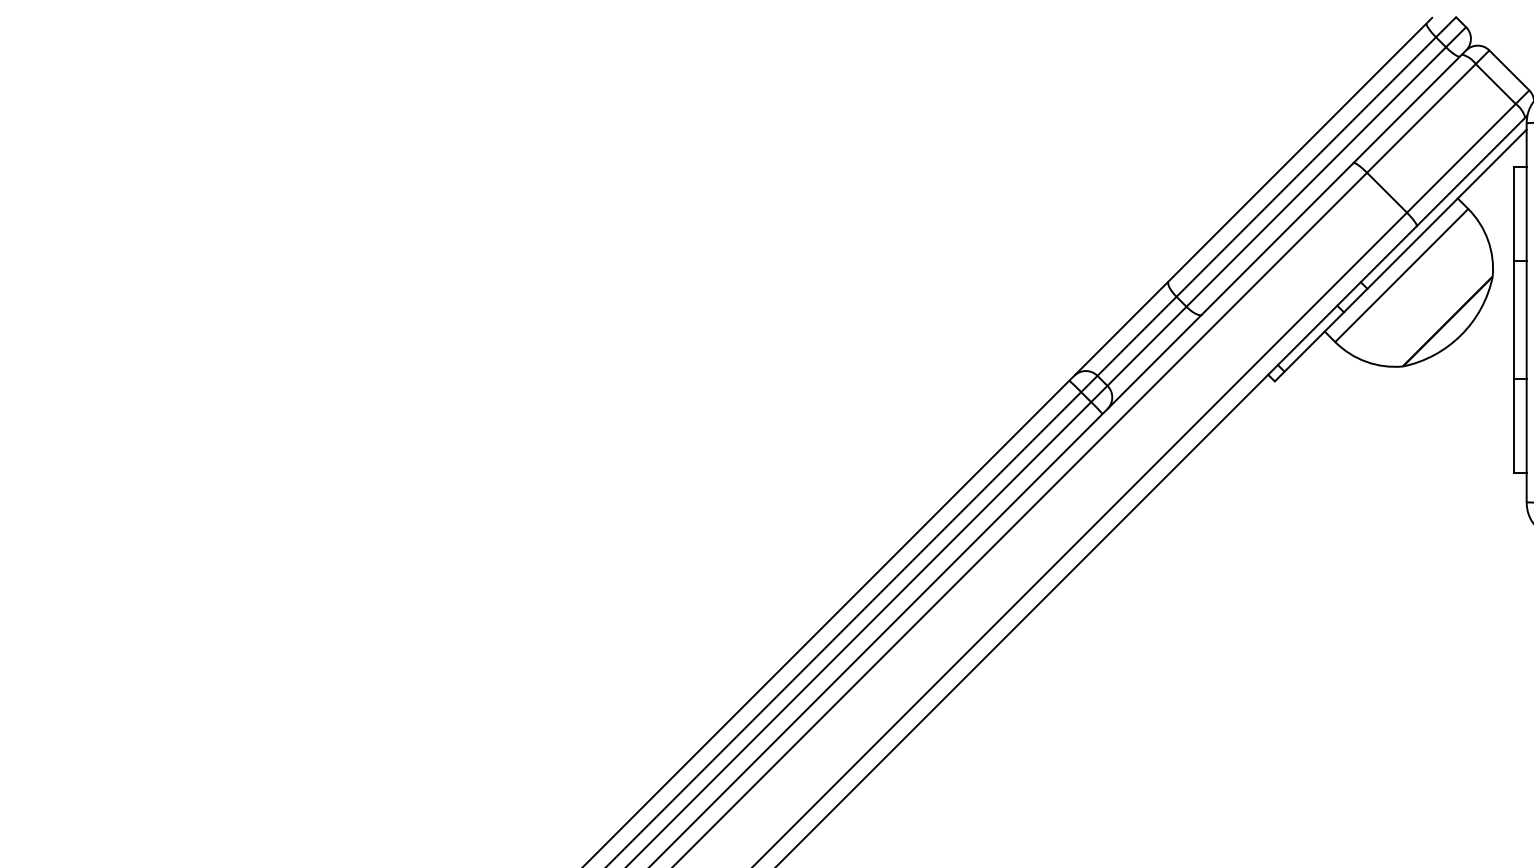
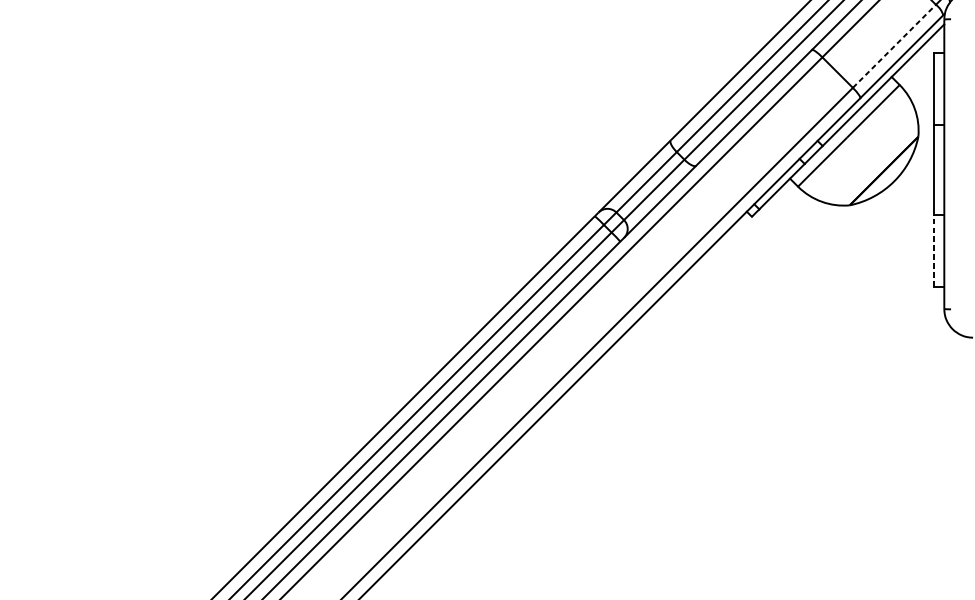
line: (1461, 158) -> (894, 46), solid -> dashed
line: (1513, 425) -> (934, 250), solid -> dashed

